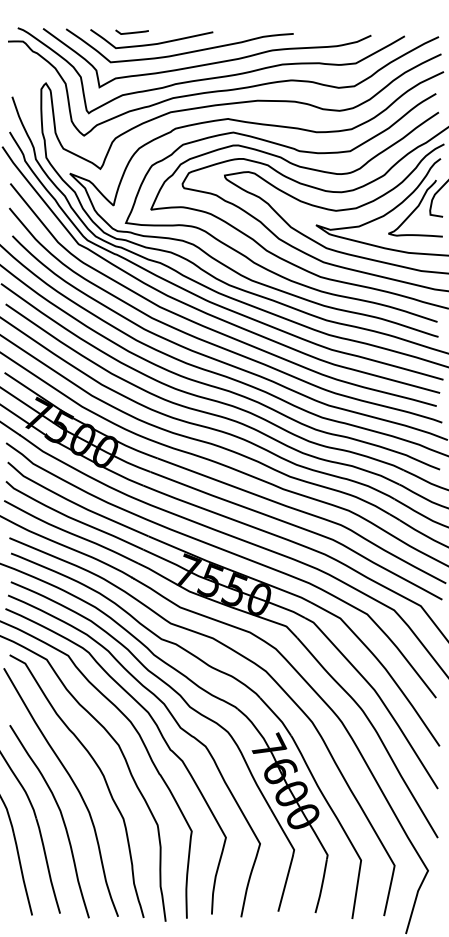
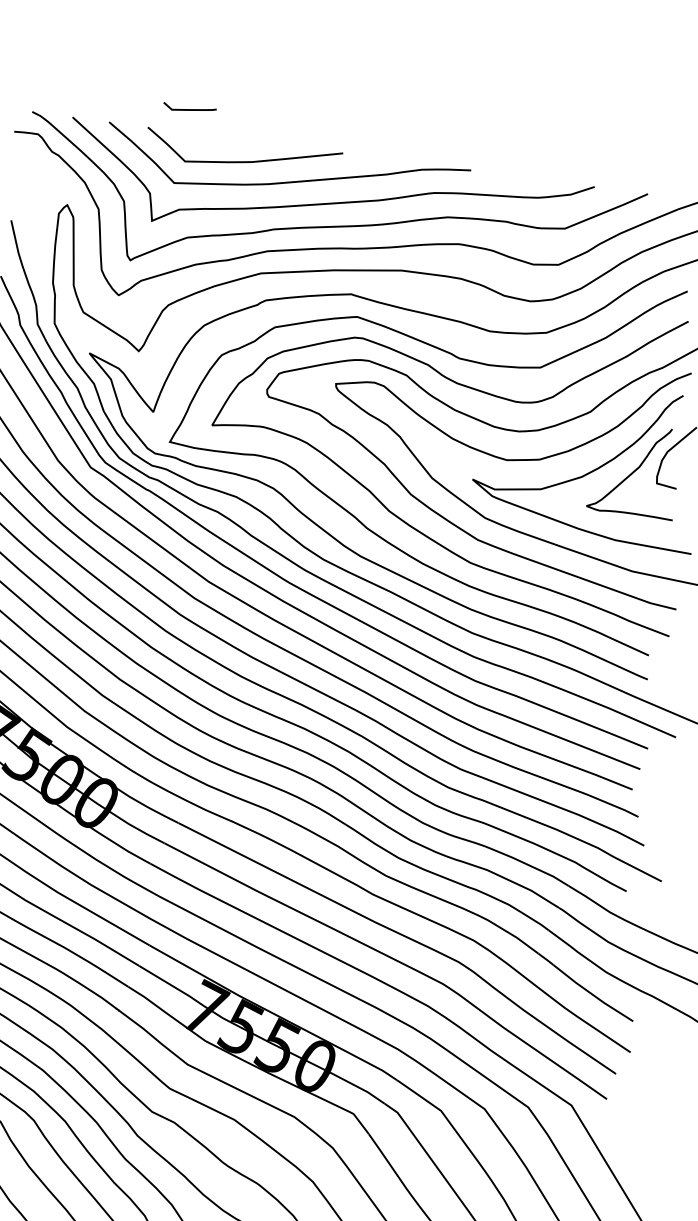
curve: (131, 32) -> (188, 109), moved

